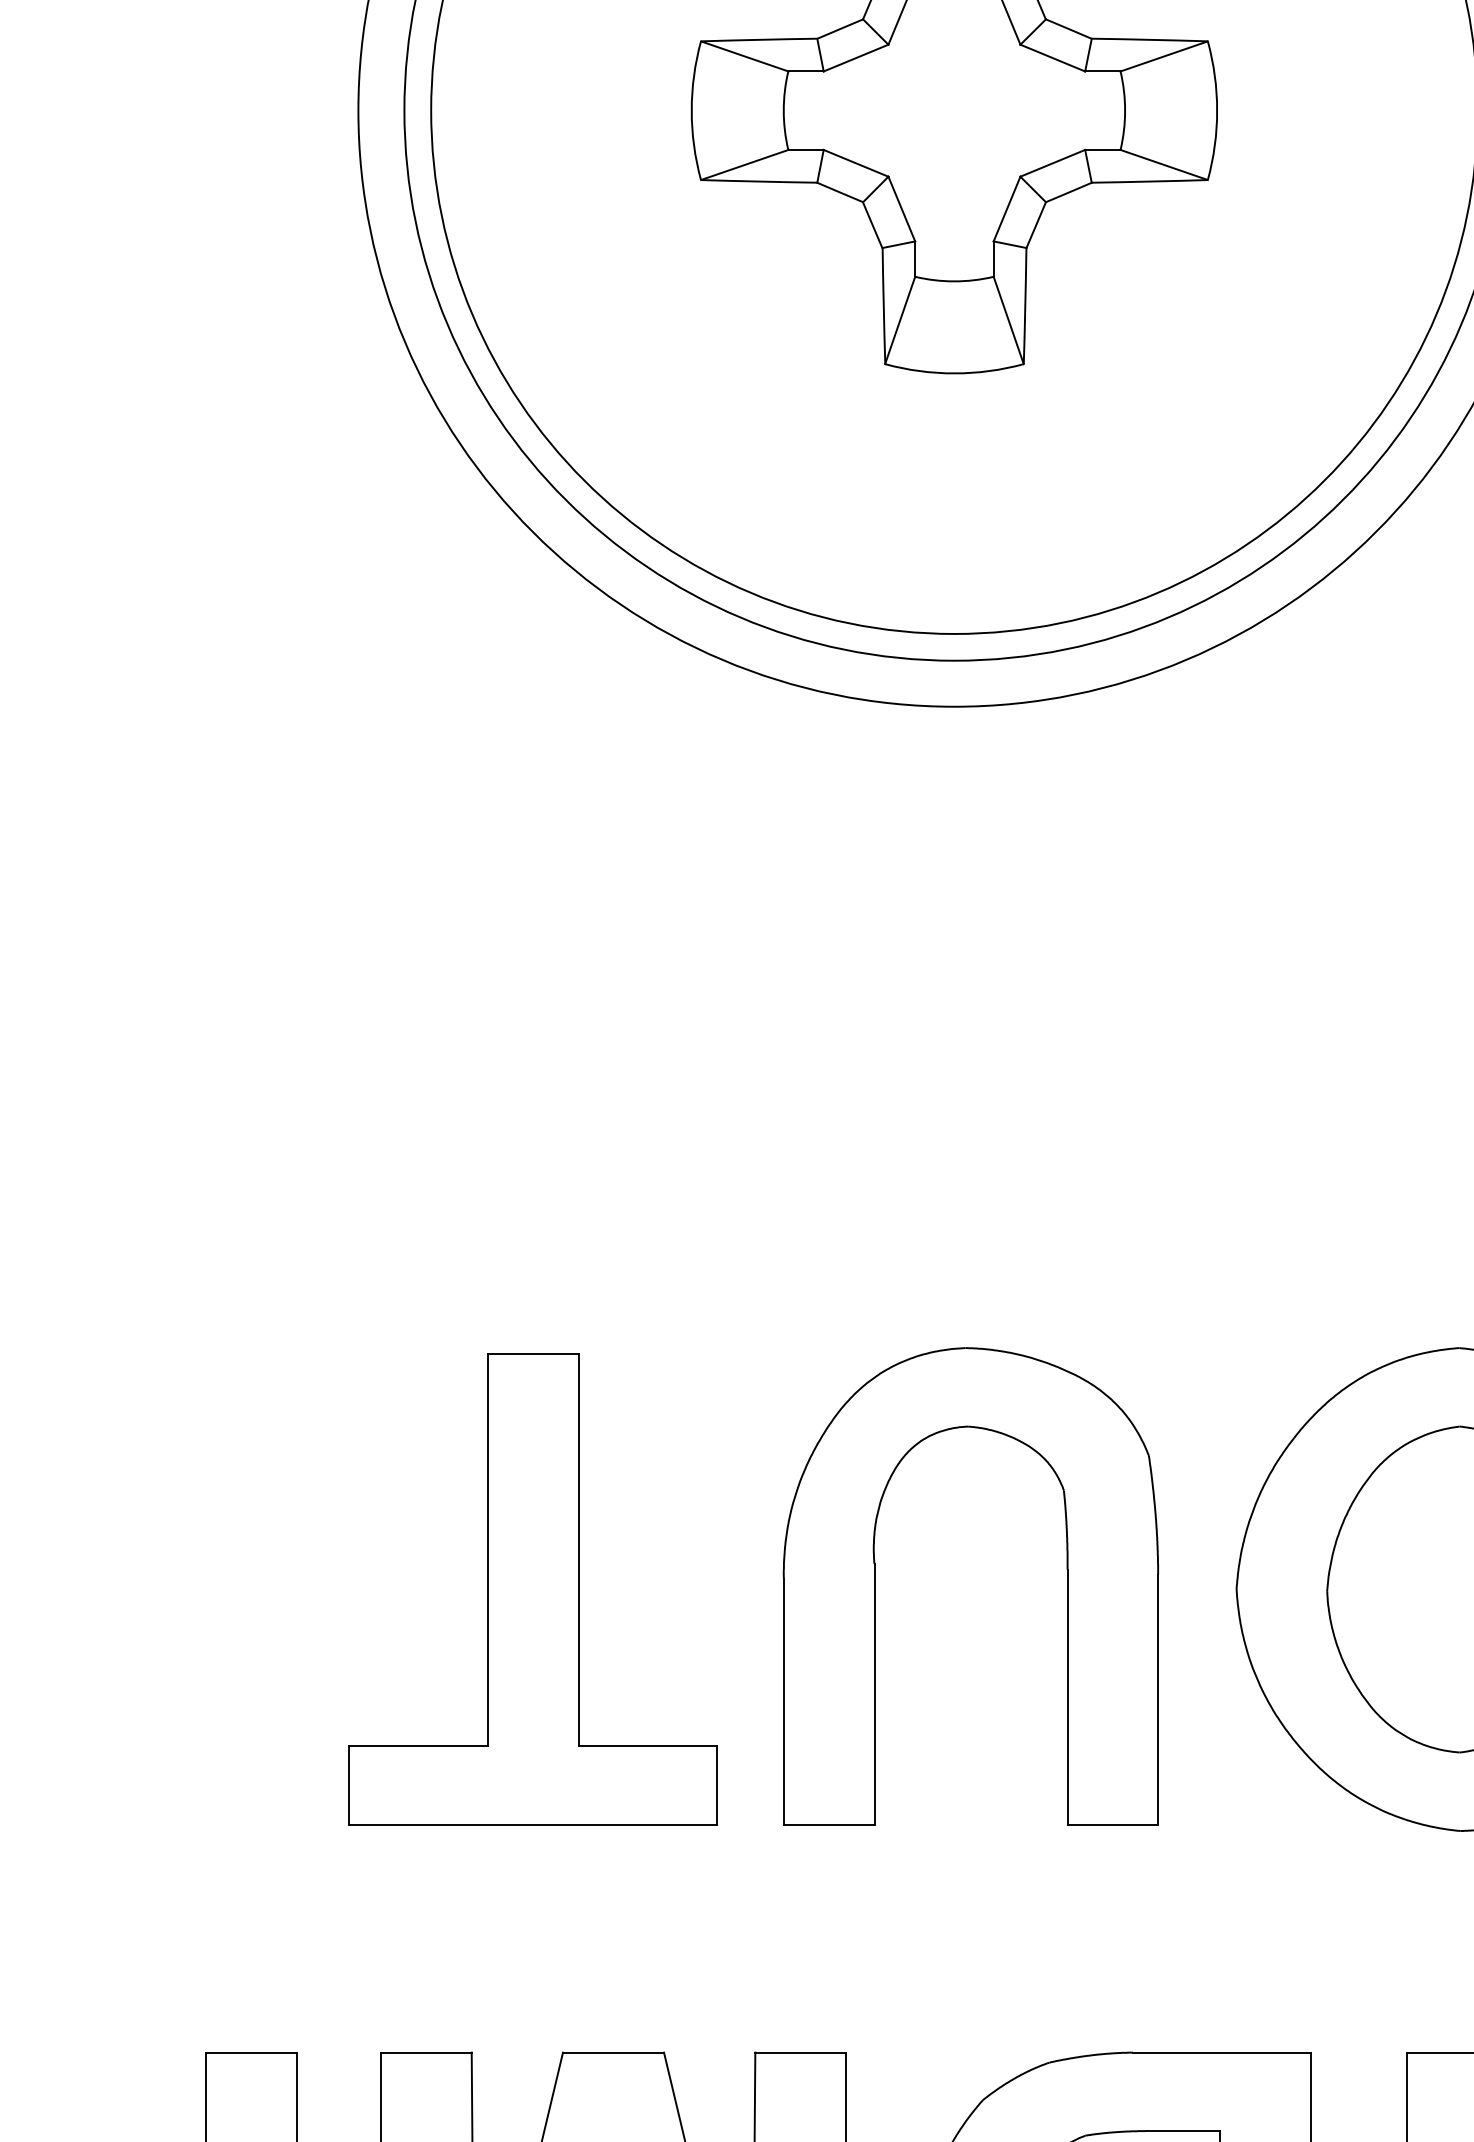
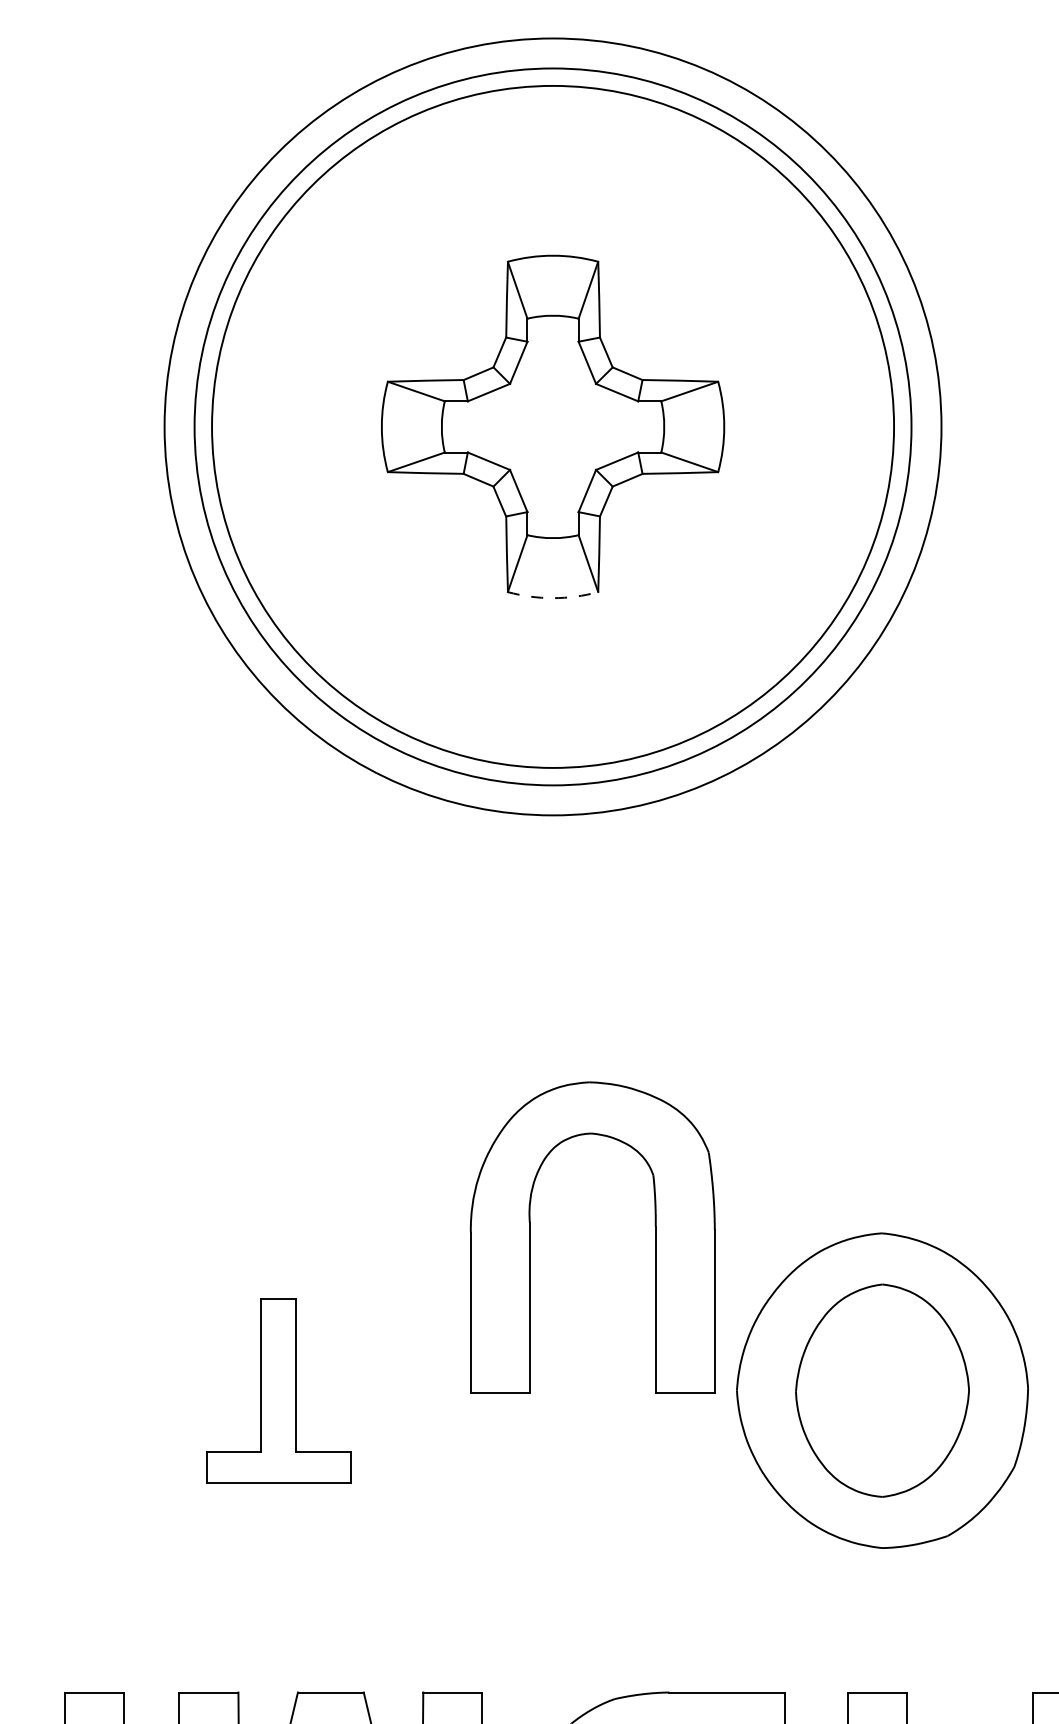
arc: (955, 373) -> (553, 598), solid -> dashed
part: (875, 1586) -> (530, 1237), moved
part: (533, 1589) -> (278, 1390), size x0.6

